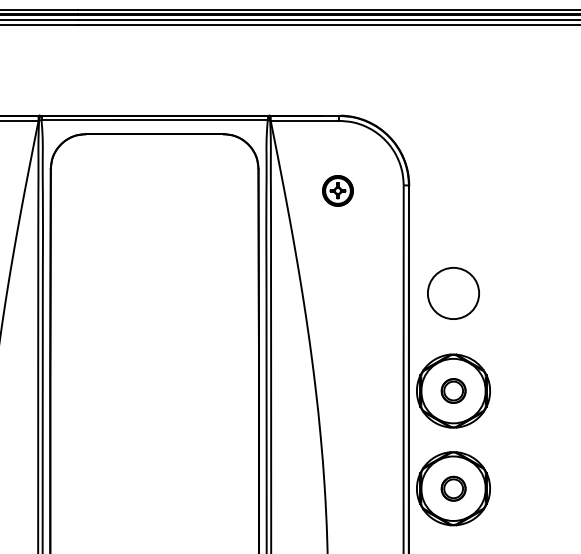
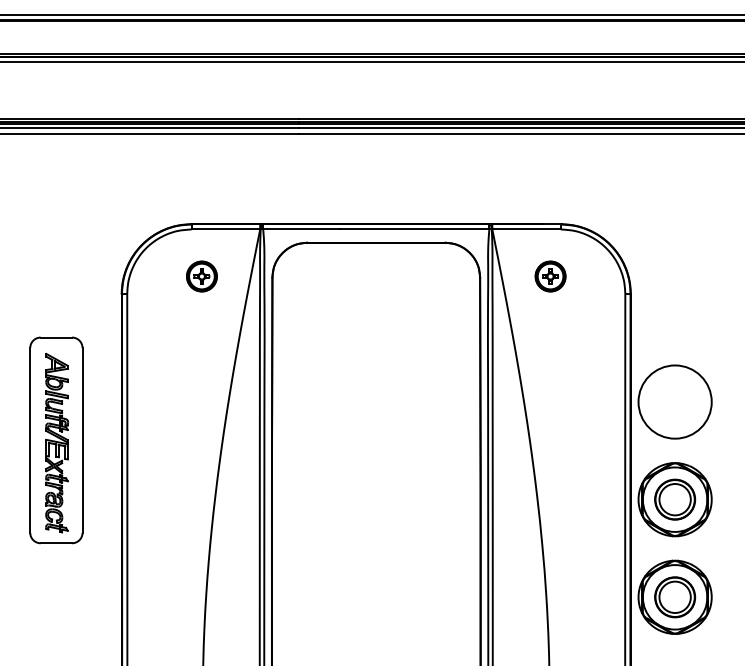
part: (337, 190) -> (550, 276), moved
circle: (452, 292) -> (674, 401), size x1.43
part: (453, 390) -> (675, 499), size x1.67
part: (453, 488) -> (675, 597), size x1.67

